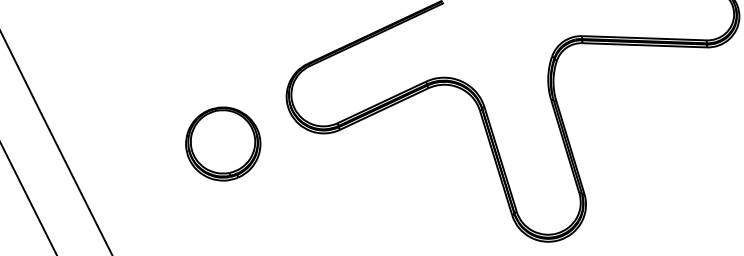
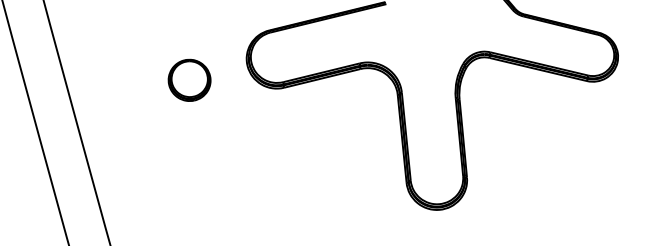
part: (223, 144) -> (189, 80), size x0.7

